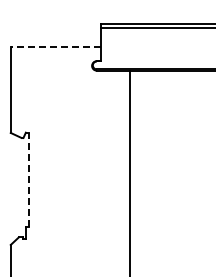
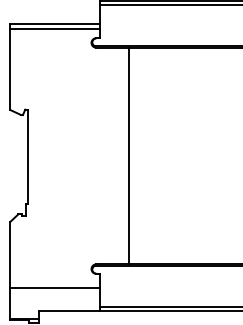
line: (55, 46) -> (54, 23), dashed -> solid
line: (56, 52) -> (55, 29), added
line: (29, 179) -> (28, 156), dashed -> solid

